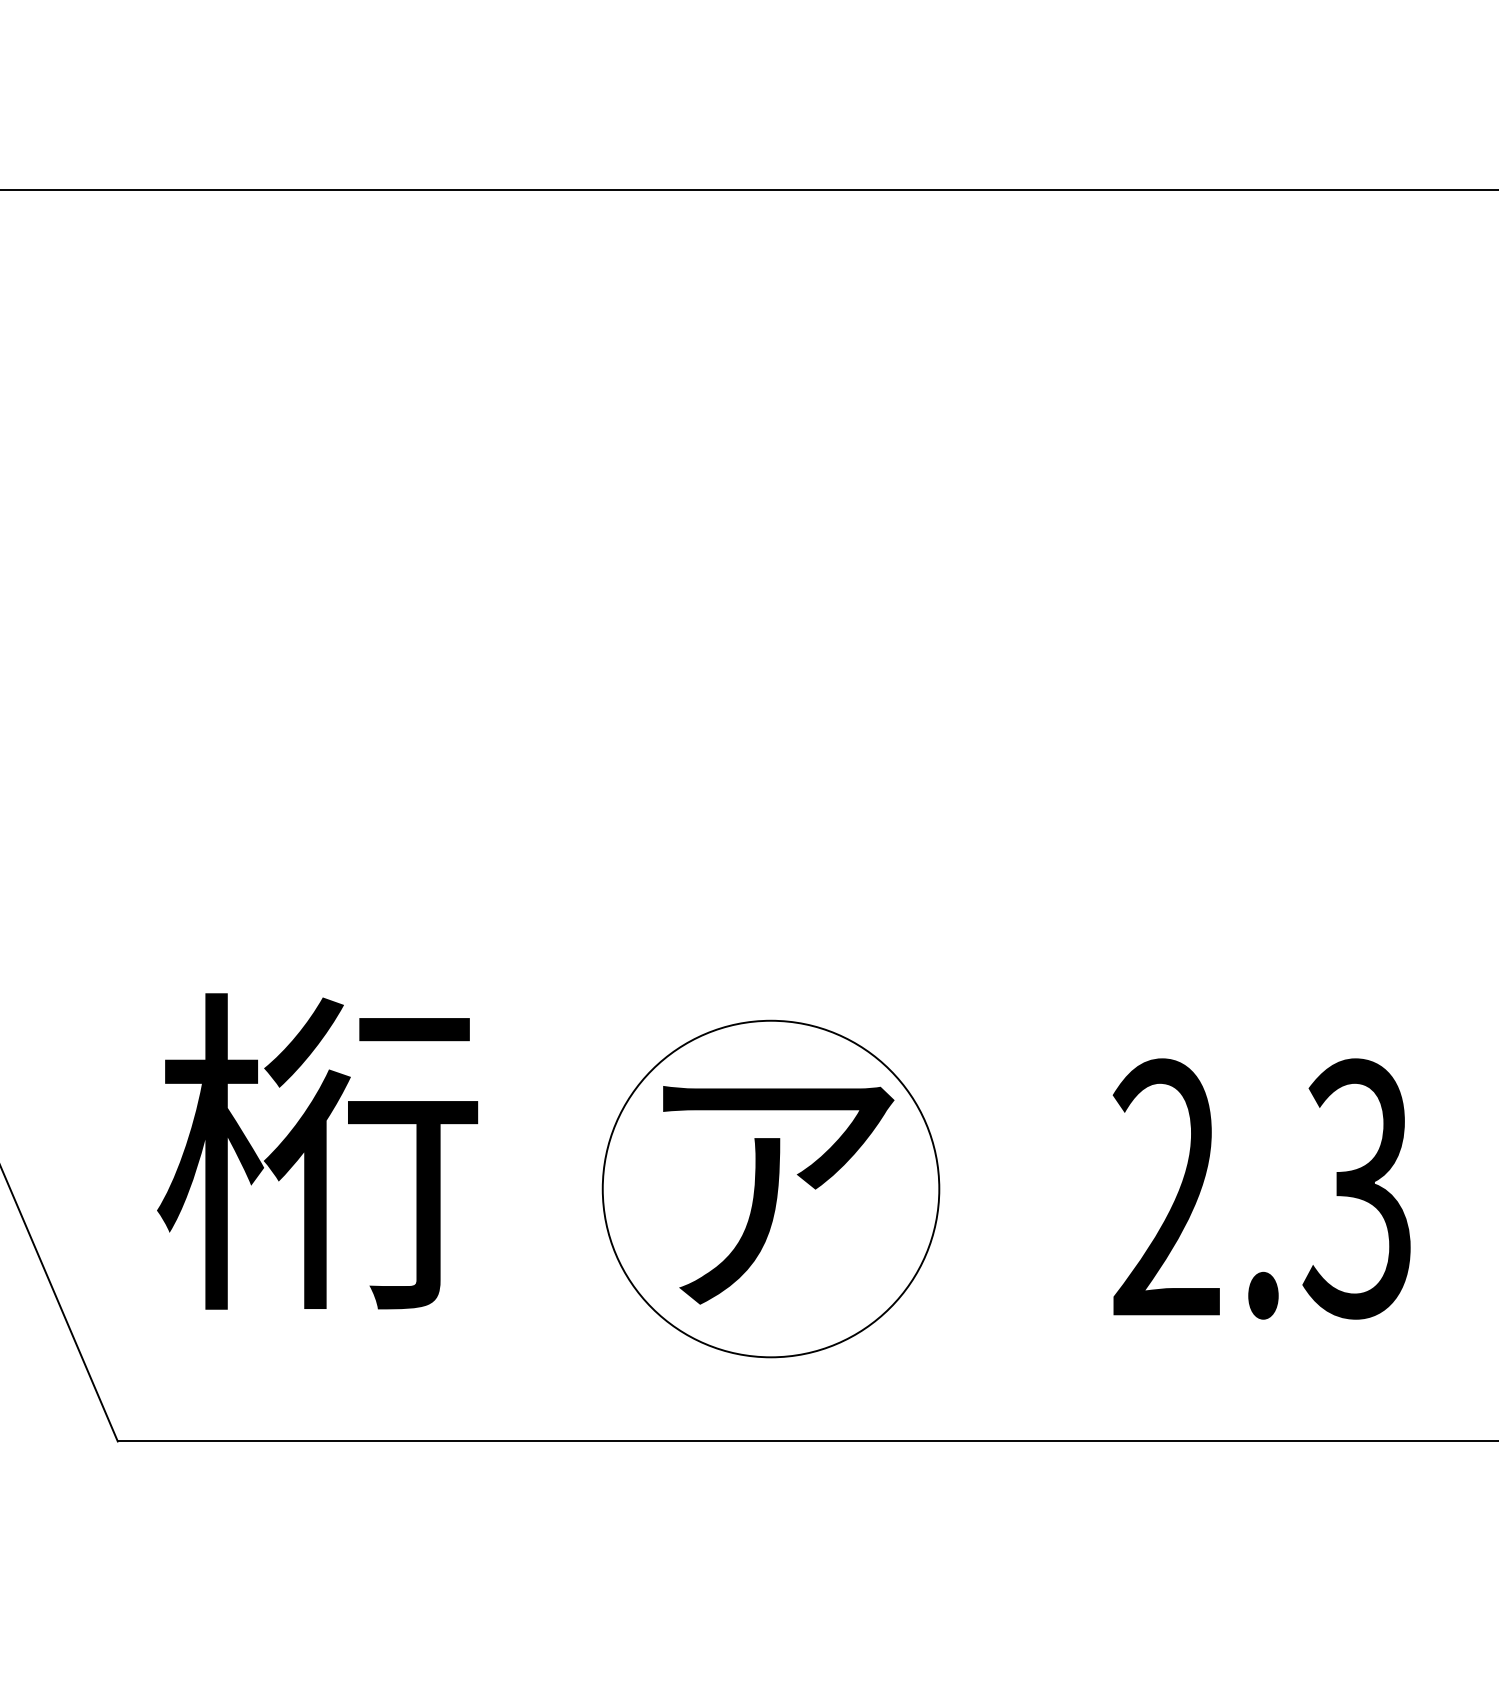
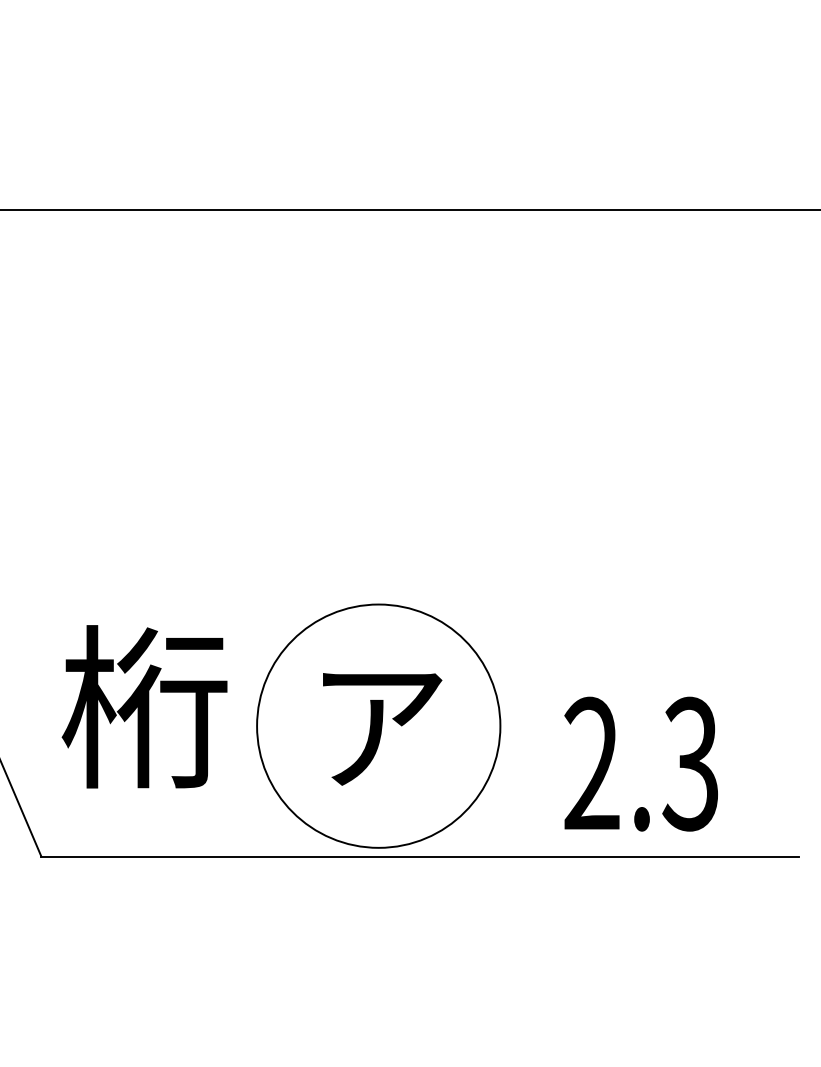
text: (1260, 1187) -> (640, 763), moved
circle: (770, 1189) -> (378, 726), size x1.4

